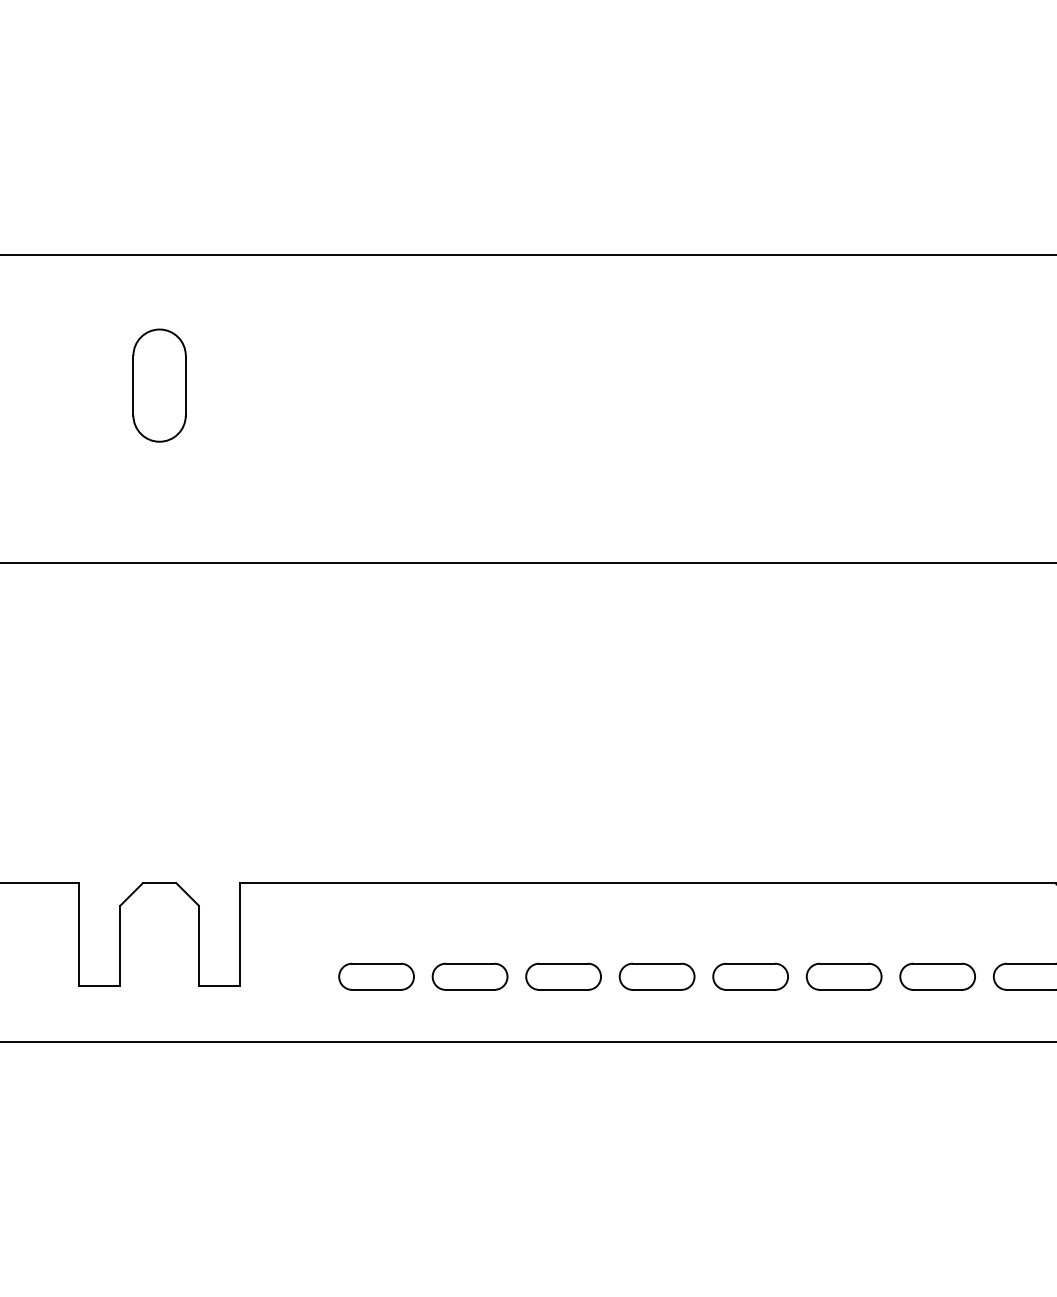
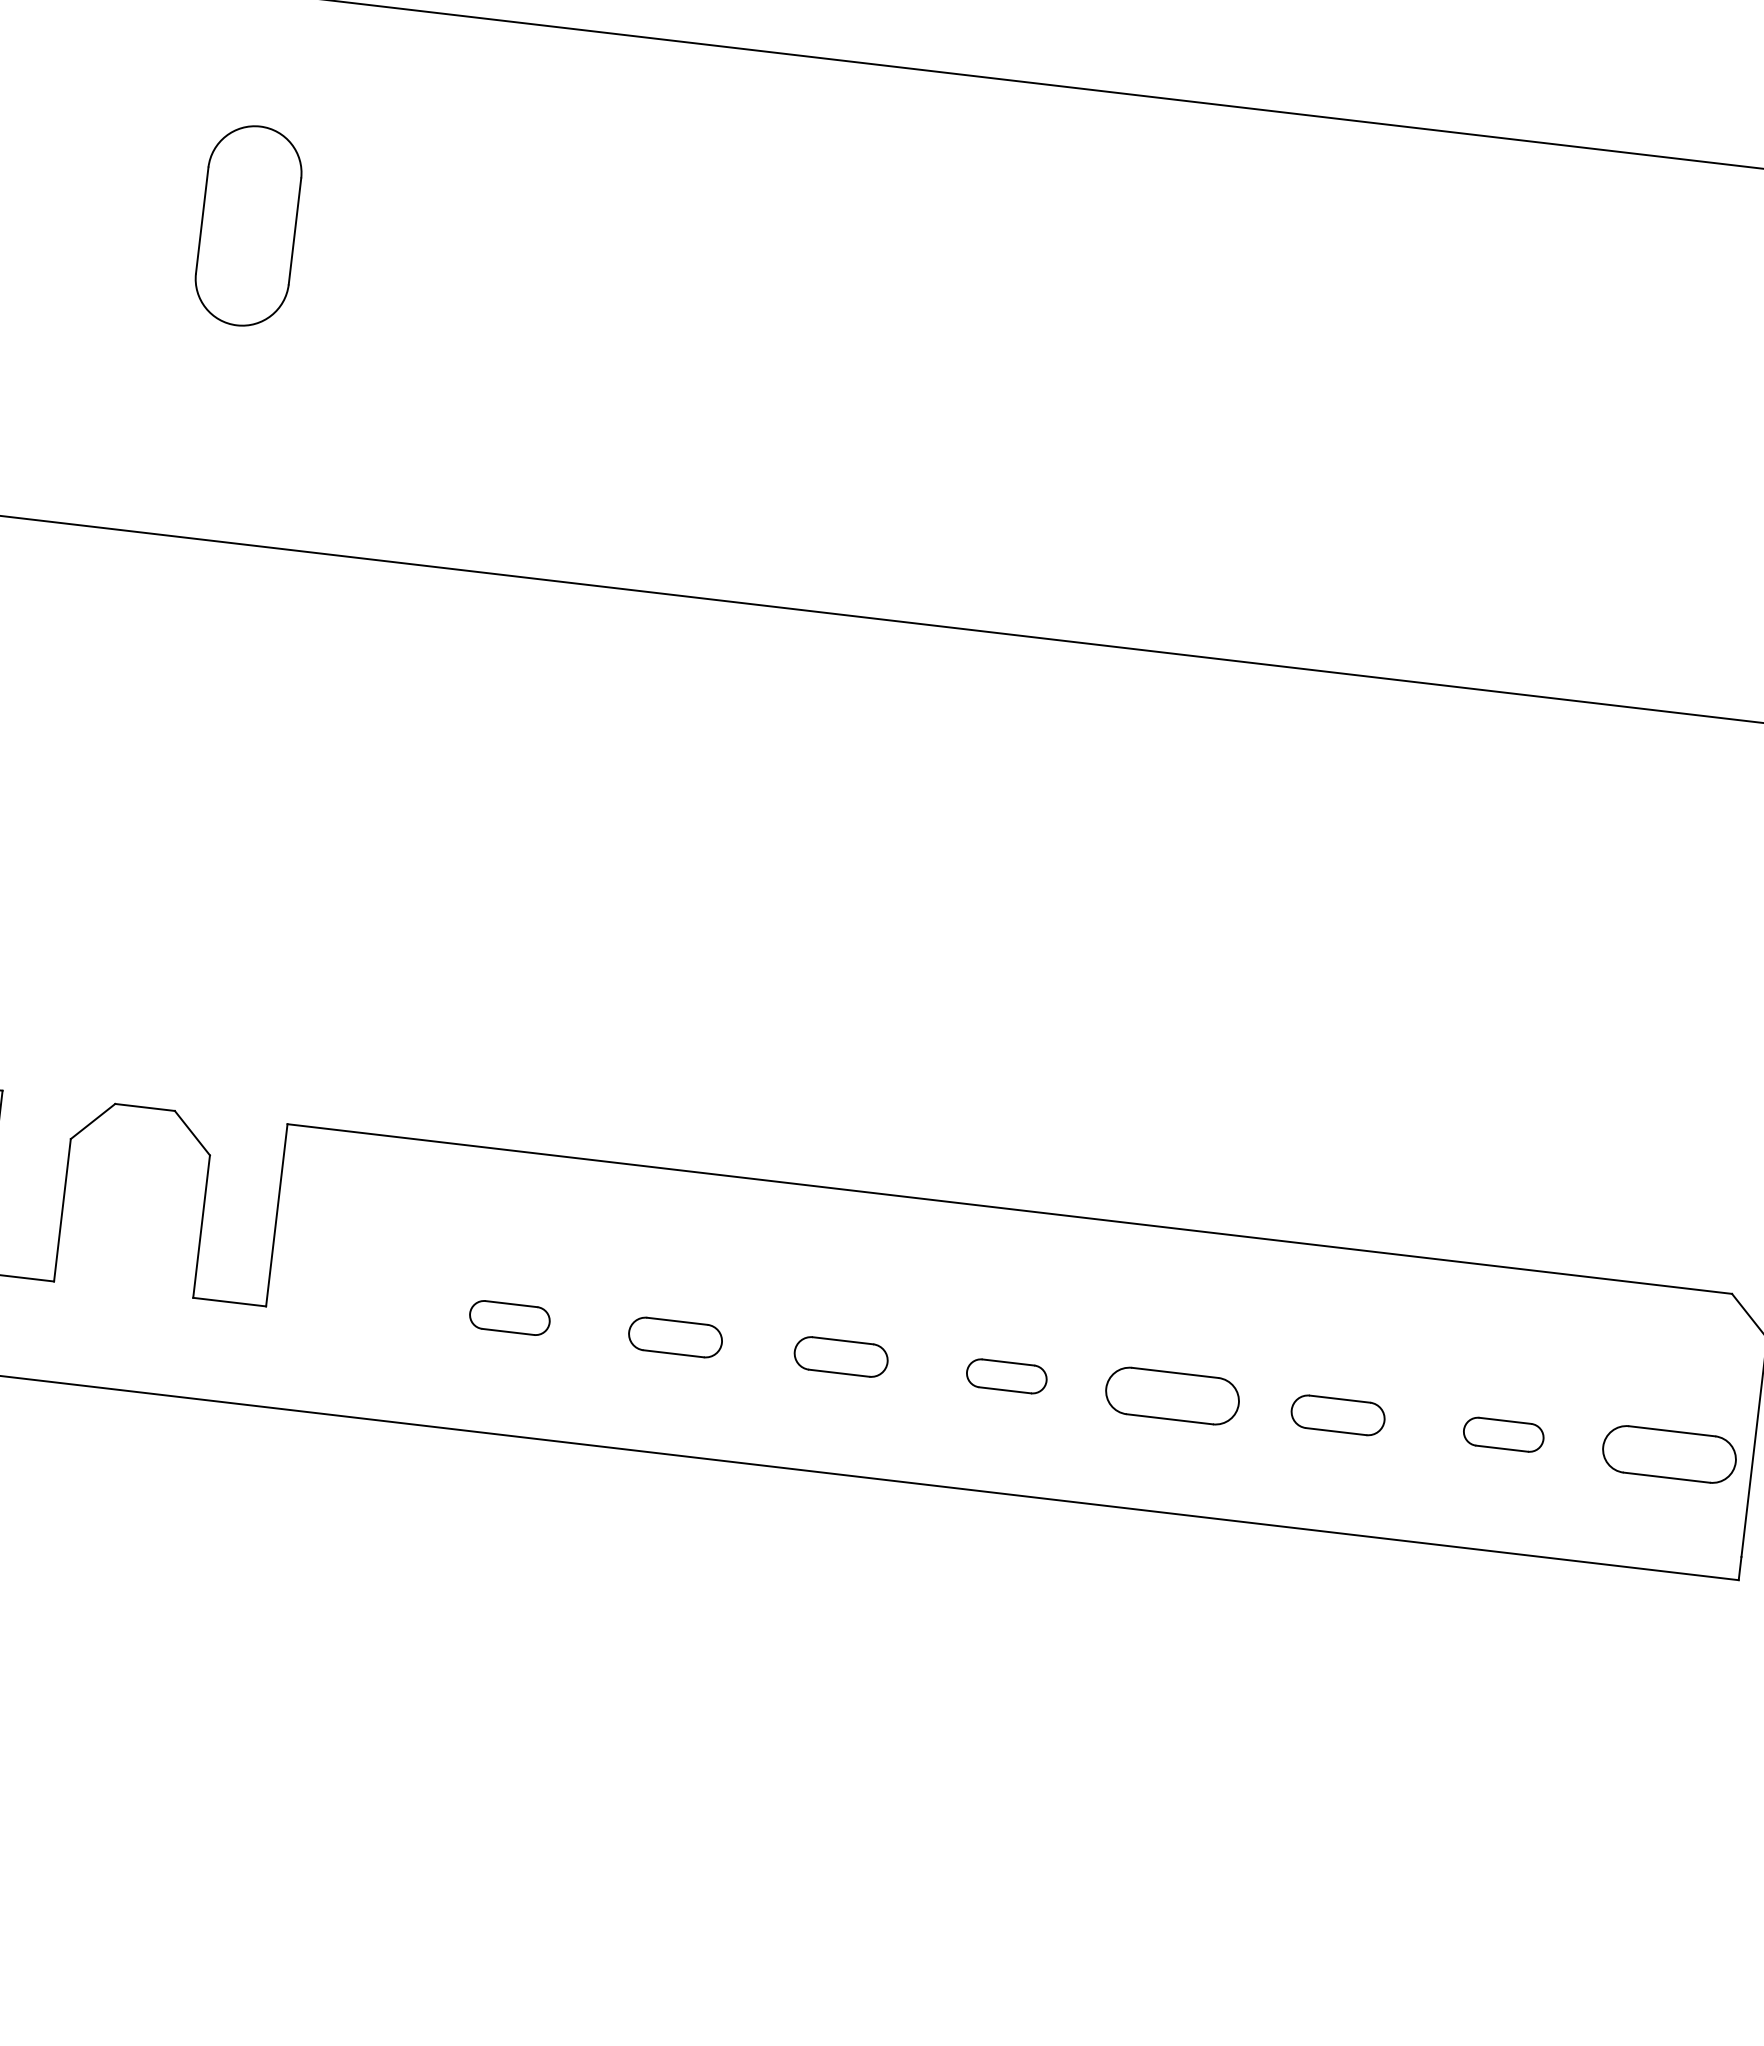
part: (376, 976) -> (509, 1317), size x0.6
part: (469, 976) -> (674, 1337), size x0.7
part: (563, 976) -> (841, 1356), size x0.7
part: (656, 976) -> (1005, 1375), size x0.6
part: (843, 976) -> (1337, 1414), size x0.7
part: (937, 976) -> (1503, 1434), size x0.6

